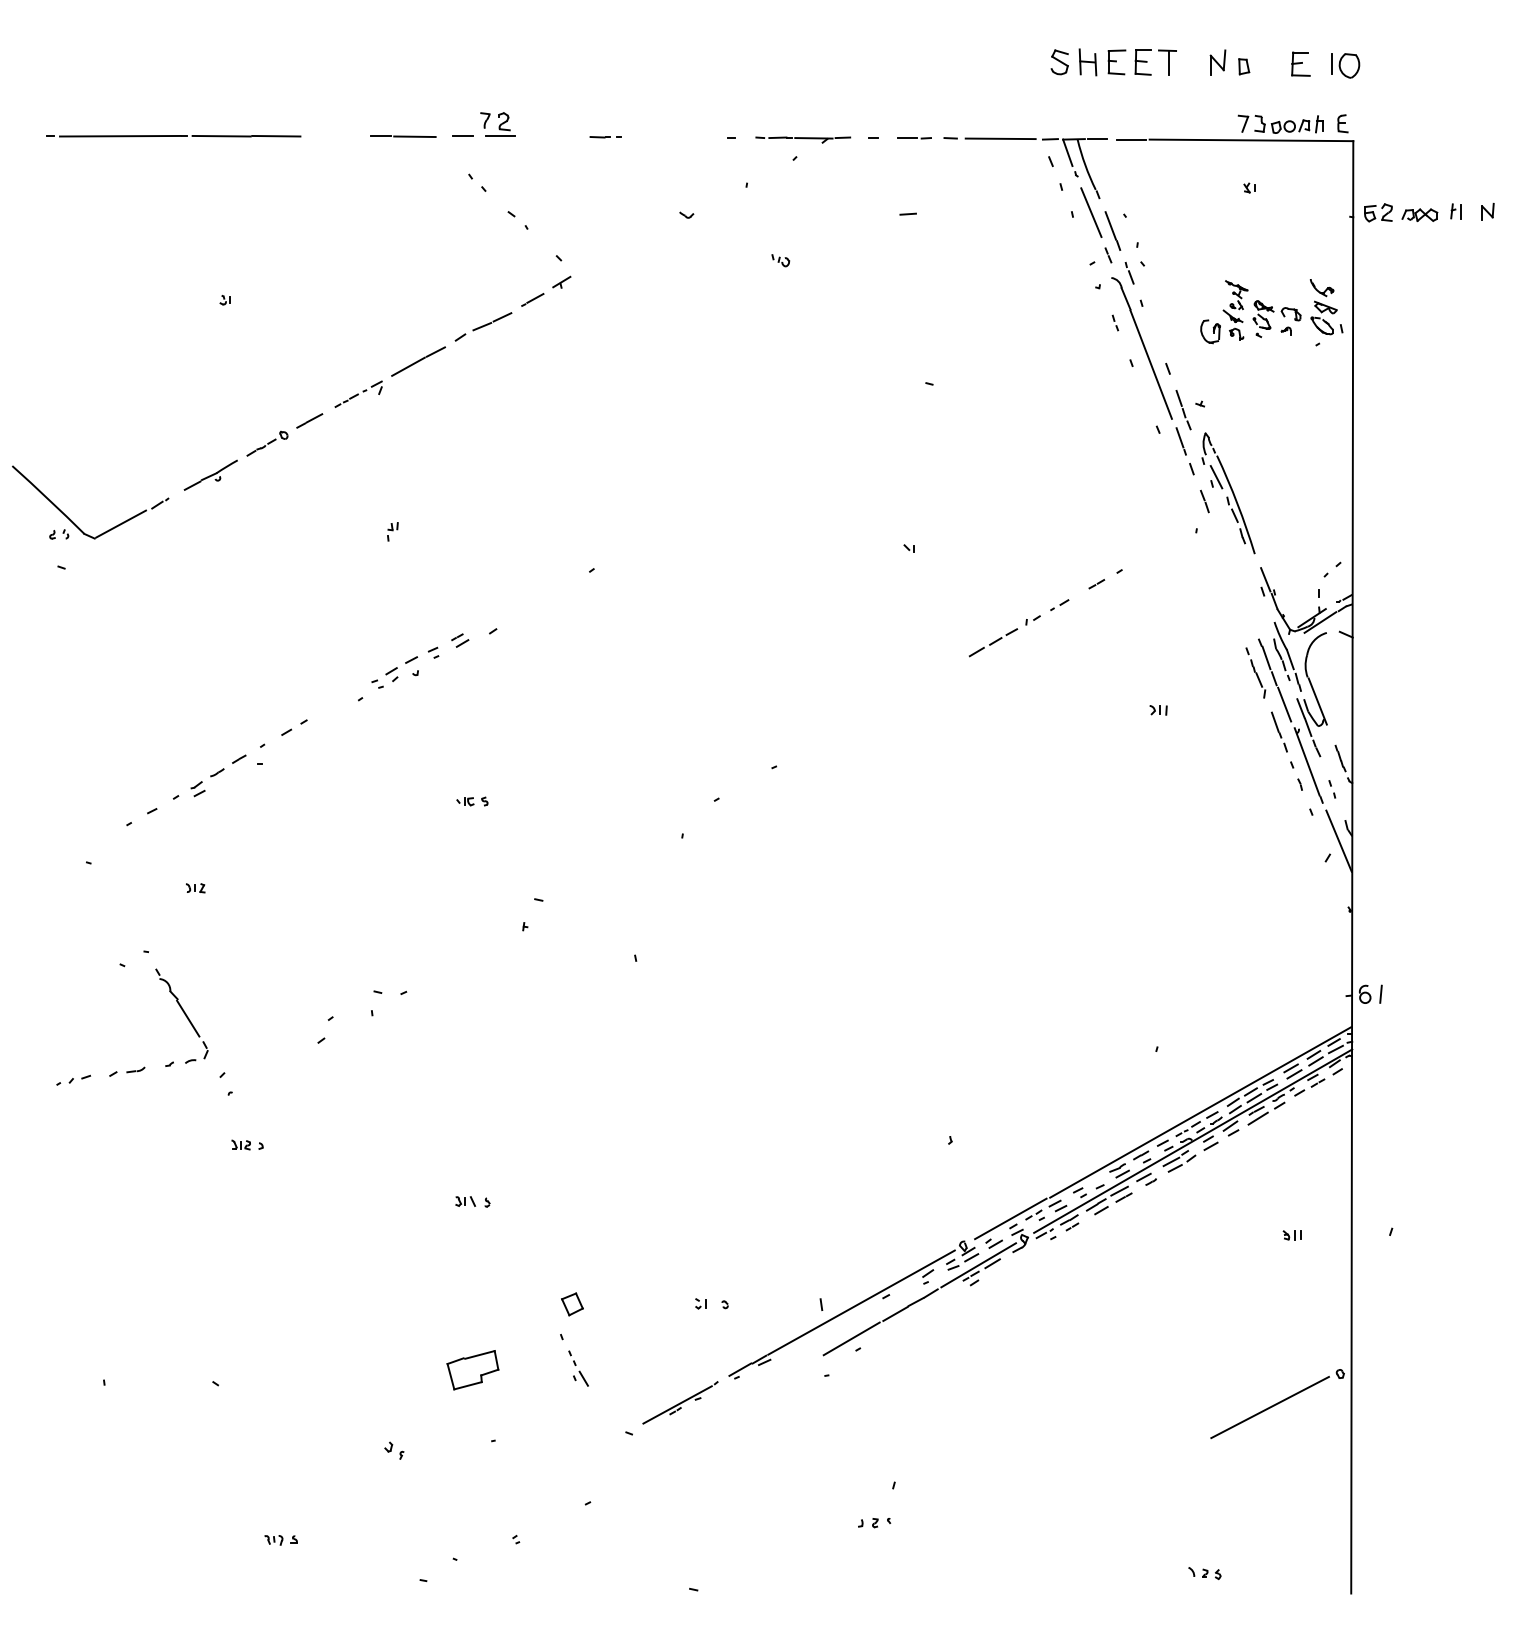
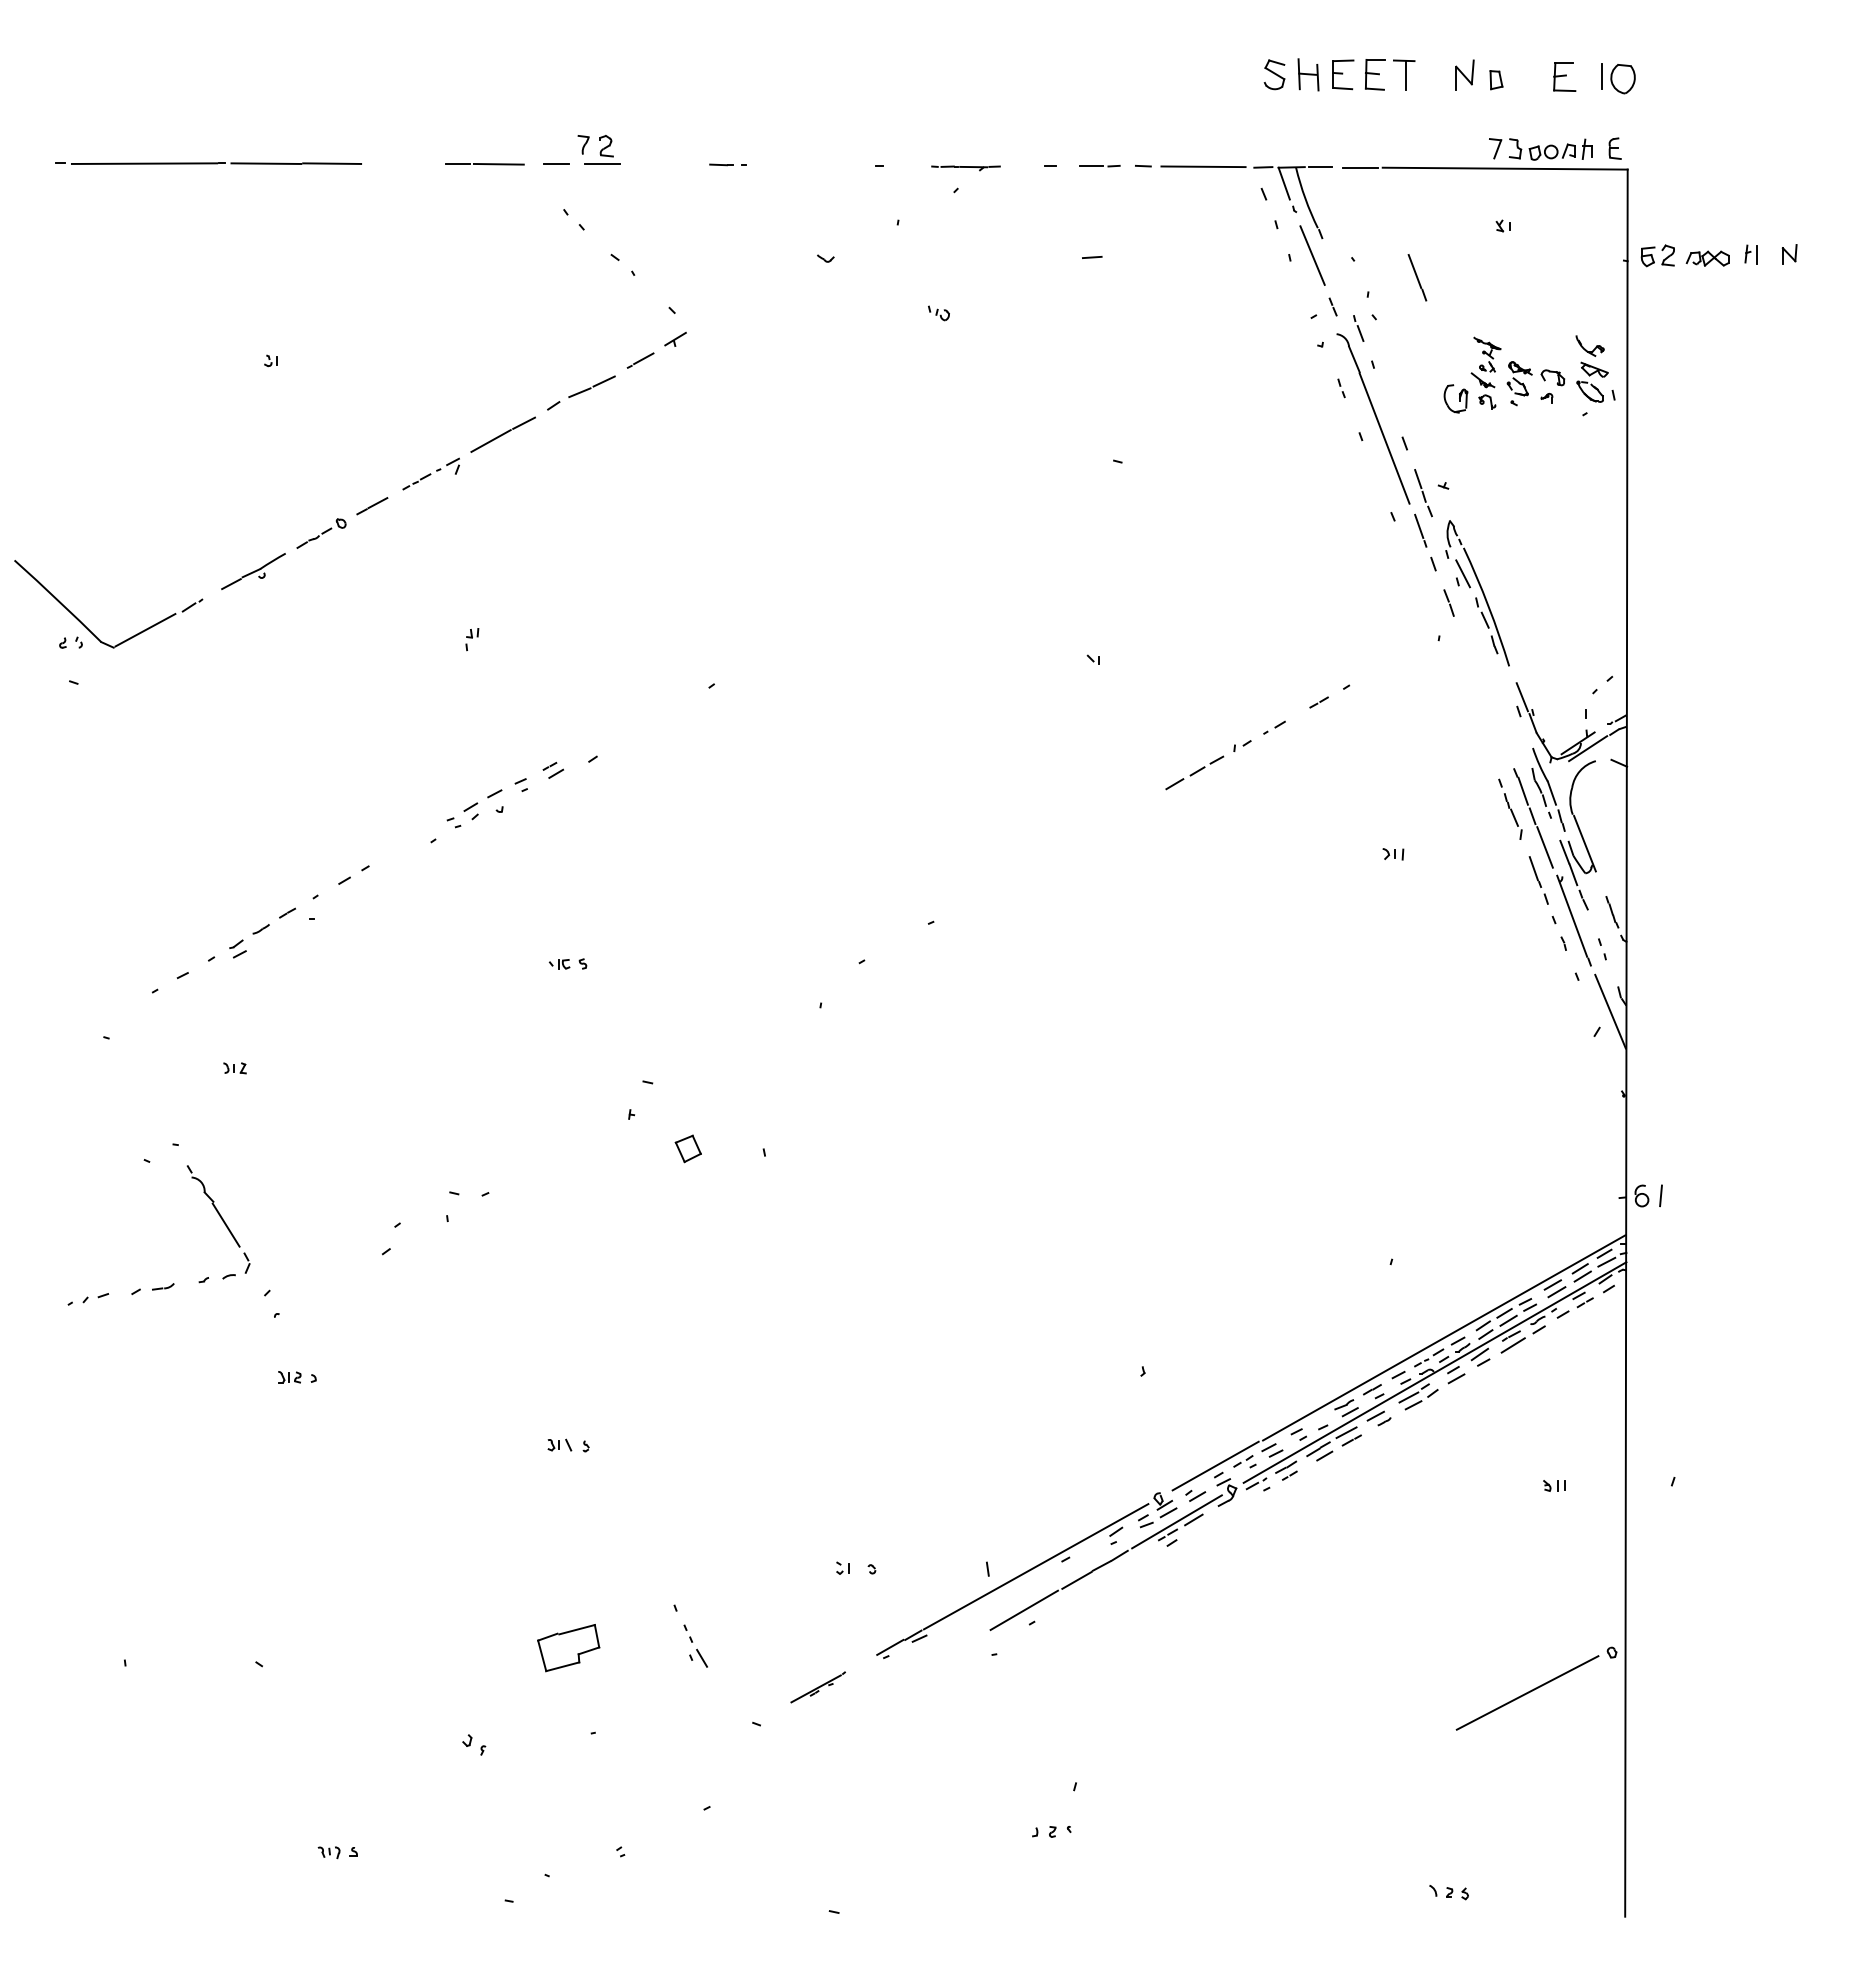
part: (802, 140) -> (965, 168), size x0.6
line: (1112, 230) -> (1417, 277), moved
part: (571, 1304) -> (687, 1148), moved
part: (679, 1402) -> (817, 1687), size x0.6

